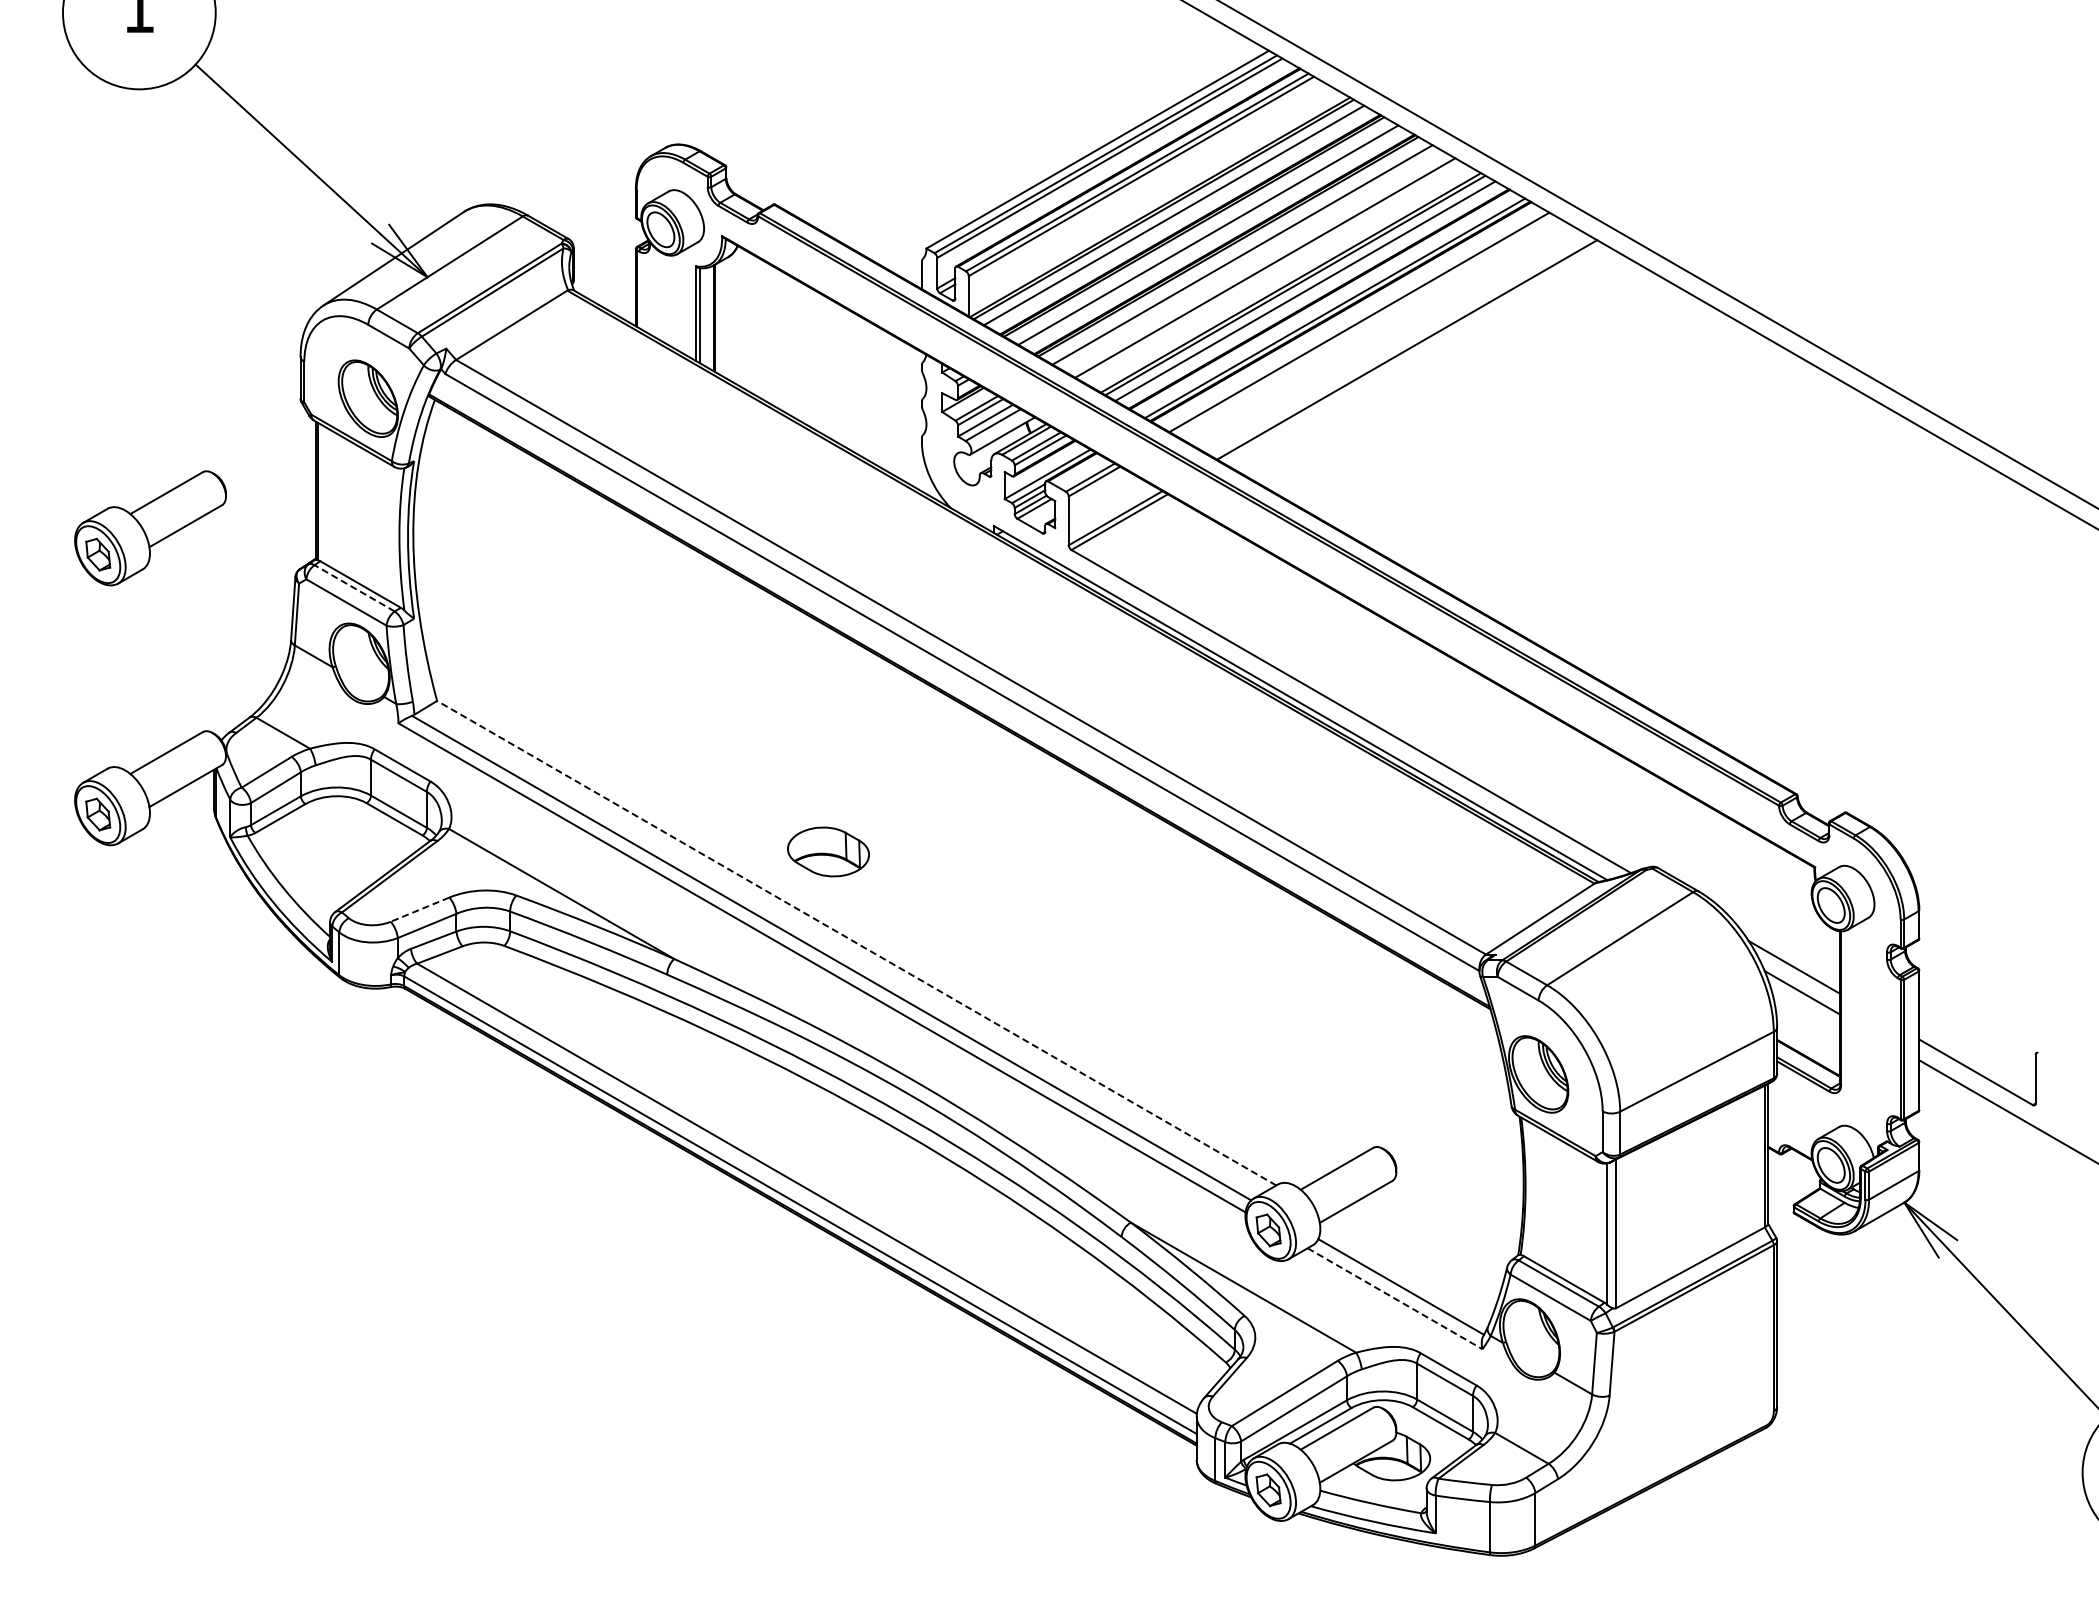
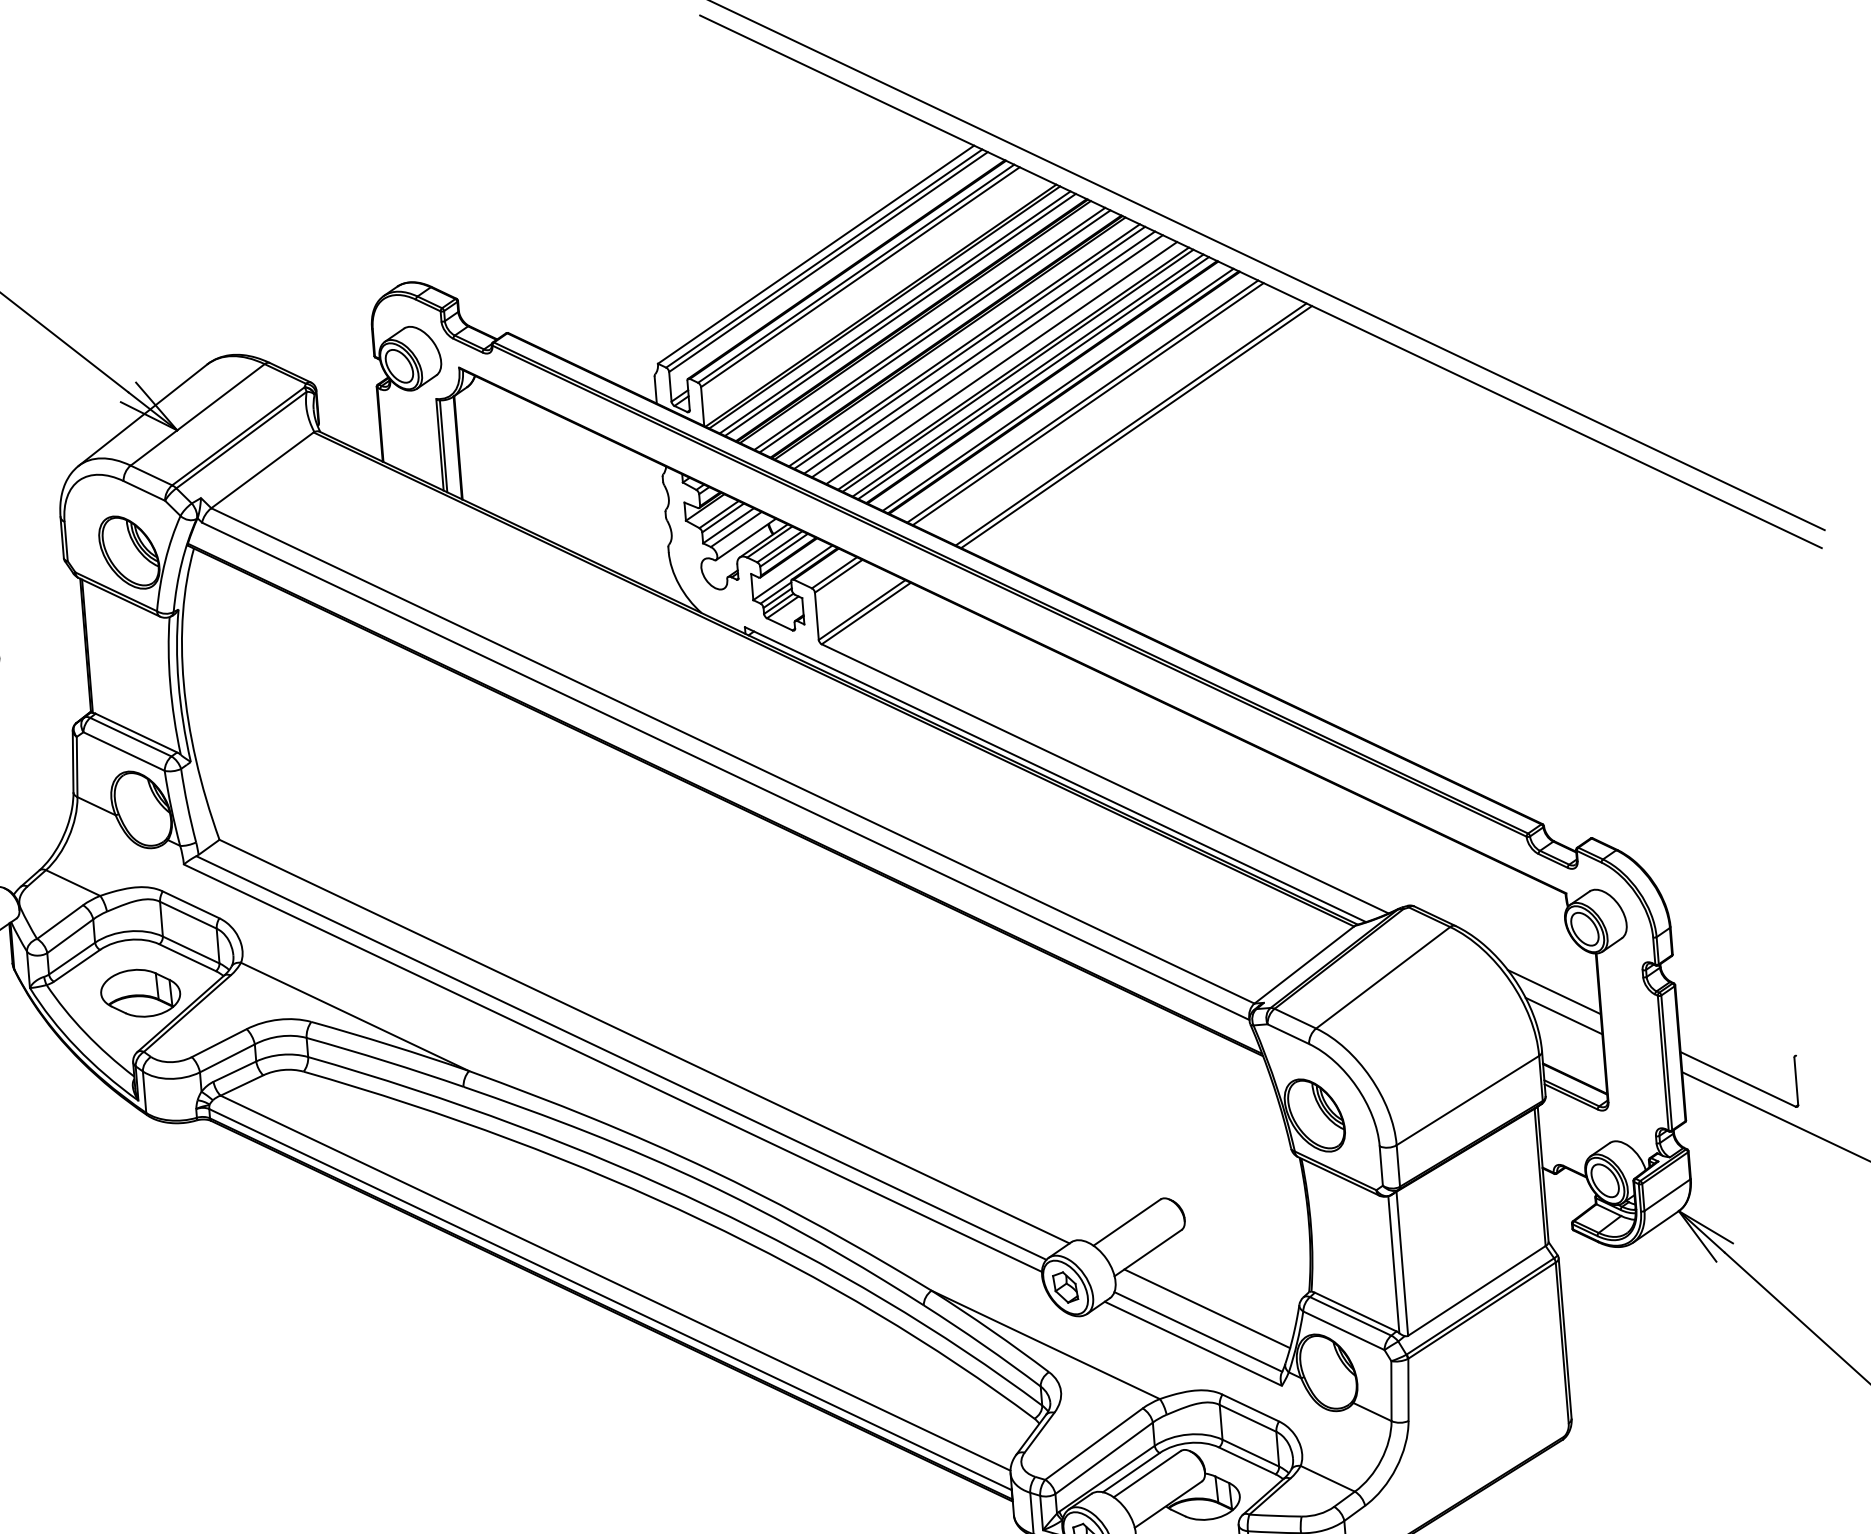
line: (1179, 218) -> (900, 314), added
line: (1213, 237) -> (934, 330), added
line: (1247, 257) -> (969, 347), added
line: (1257, 263) -> (979, 352), added
line: (1279, 275) -> (1001, 362), added
line: (1310, 294) -> (1033, 378), added
line: (1364, 325) -> (1087, 404), added
line: (1412, 352) -> (1136, 426), added
line: (354, 588) -> (130, 737), dashed -> solid
part: (828, 851) -> (140, 992), moved
line: (420, 909) -> (219, 1042), dashed -> solid
line: (856, 943) -> (644, 1041), dashed -> solid
line: (1412, 1263) -> (1207, 1308), added
line: (1395, 1298) -> (1193, 1343), dashed -> solid

